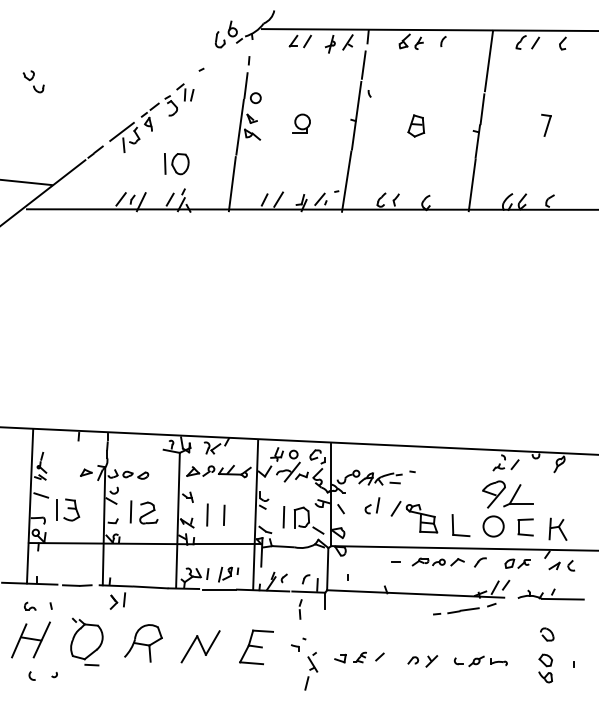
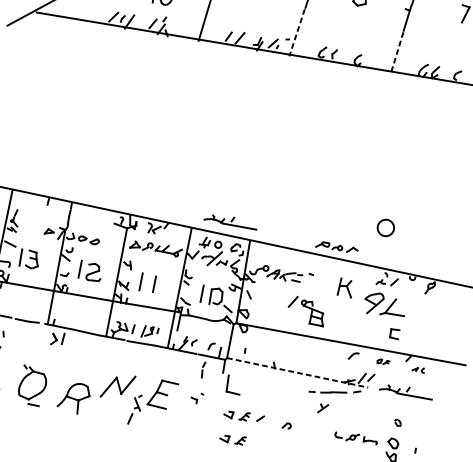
line: (346, 182) -> (296, 33), solid -> dashed
line: (472, 185) -> (397, 52), solid -> dashed
part: (303, 423) -> (230, 221), added
part: (372, 505) -> (274, 296), removed
part: (453, 525) -> (228, 384), moved
circle: (493, 526) -> (385, 227), moved
part: (525, 527) -> (394, 334), size x0.7
part: (557, 528) -> (345, 287), moved
line: (395, 561) -> (285, 344), removed
part: (437, 561) -> (336, 246), moved
part: (517, 563) -> (383, 361), size x0.6
part: (561, 565) -> (418, 369), size x0.6
line: (415, 593) -> (297, 372), solid -> dashed
part: (547, 634) -> (398, 422), size x0.6
part: (86, 641) -> (32, 385), moved
part: (143, 643) -> (74, 398), moved
part: (431, 661) -> (322, 408), moved
part: (480, 661) -> (355, 438), moved
part: (311, 671) -> (135, 409), moved
part: (350, 687) -> (232, 439), added

